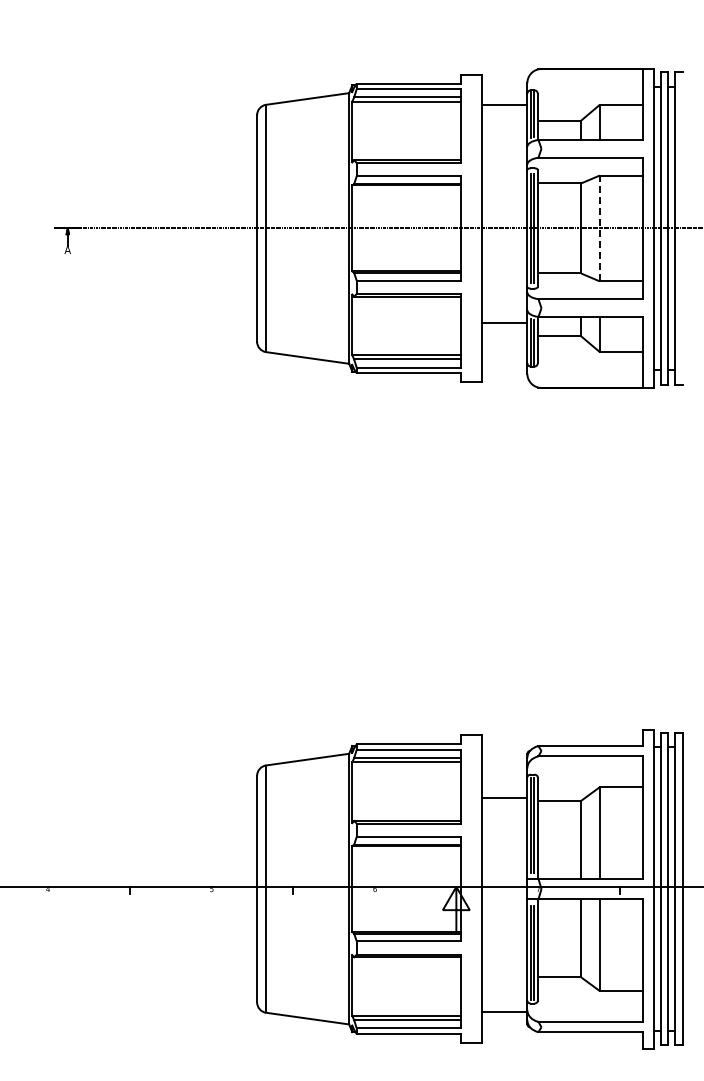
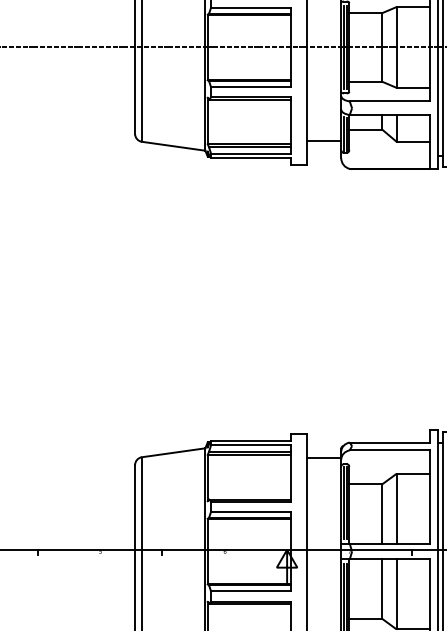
line: (599, 228) -> (396, 47), dashed -> solid
line: (504, 322) -> (323, 141), moved
line: (504, 798) -> (323, 458), moved

